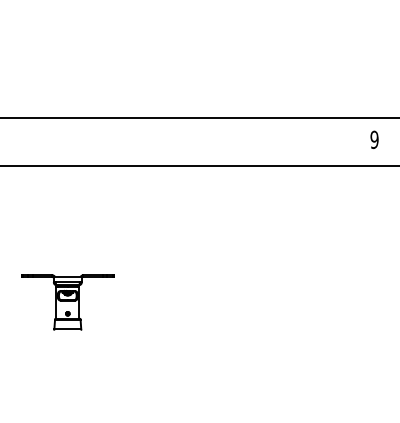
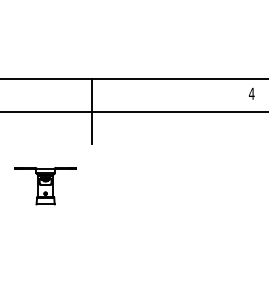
text: (374, 139) -> (251, 93), 9 -> 4
line: (137, 166) -> (92, 111), added
part: (67, 302) -> (45, 186), moved

